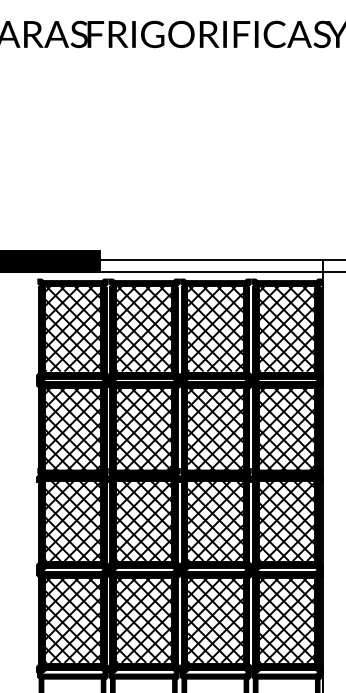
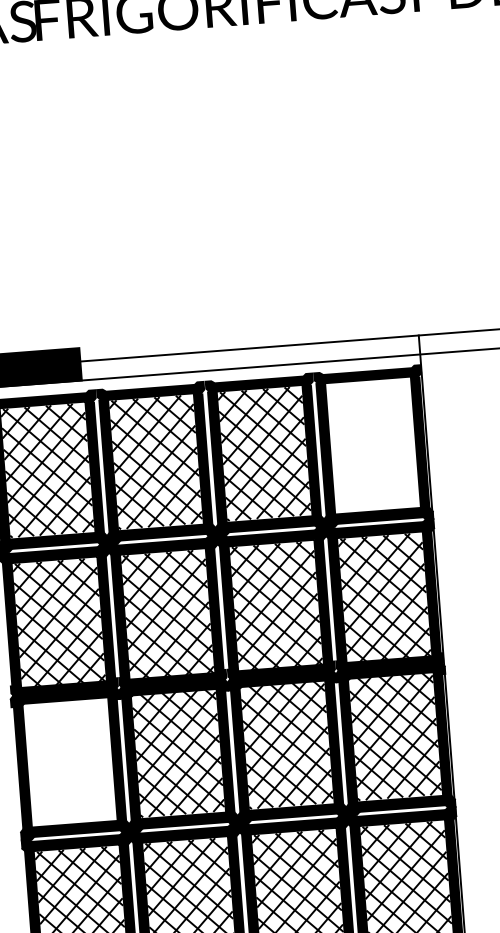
hatch: (286, 328) -> (372, 444), removed
hatch: (72, 518) -> (69, 758), removed

